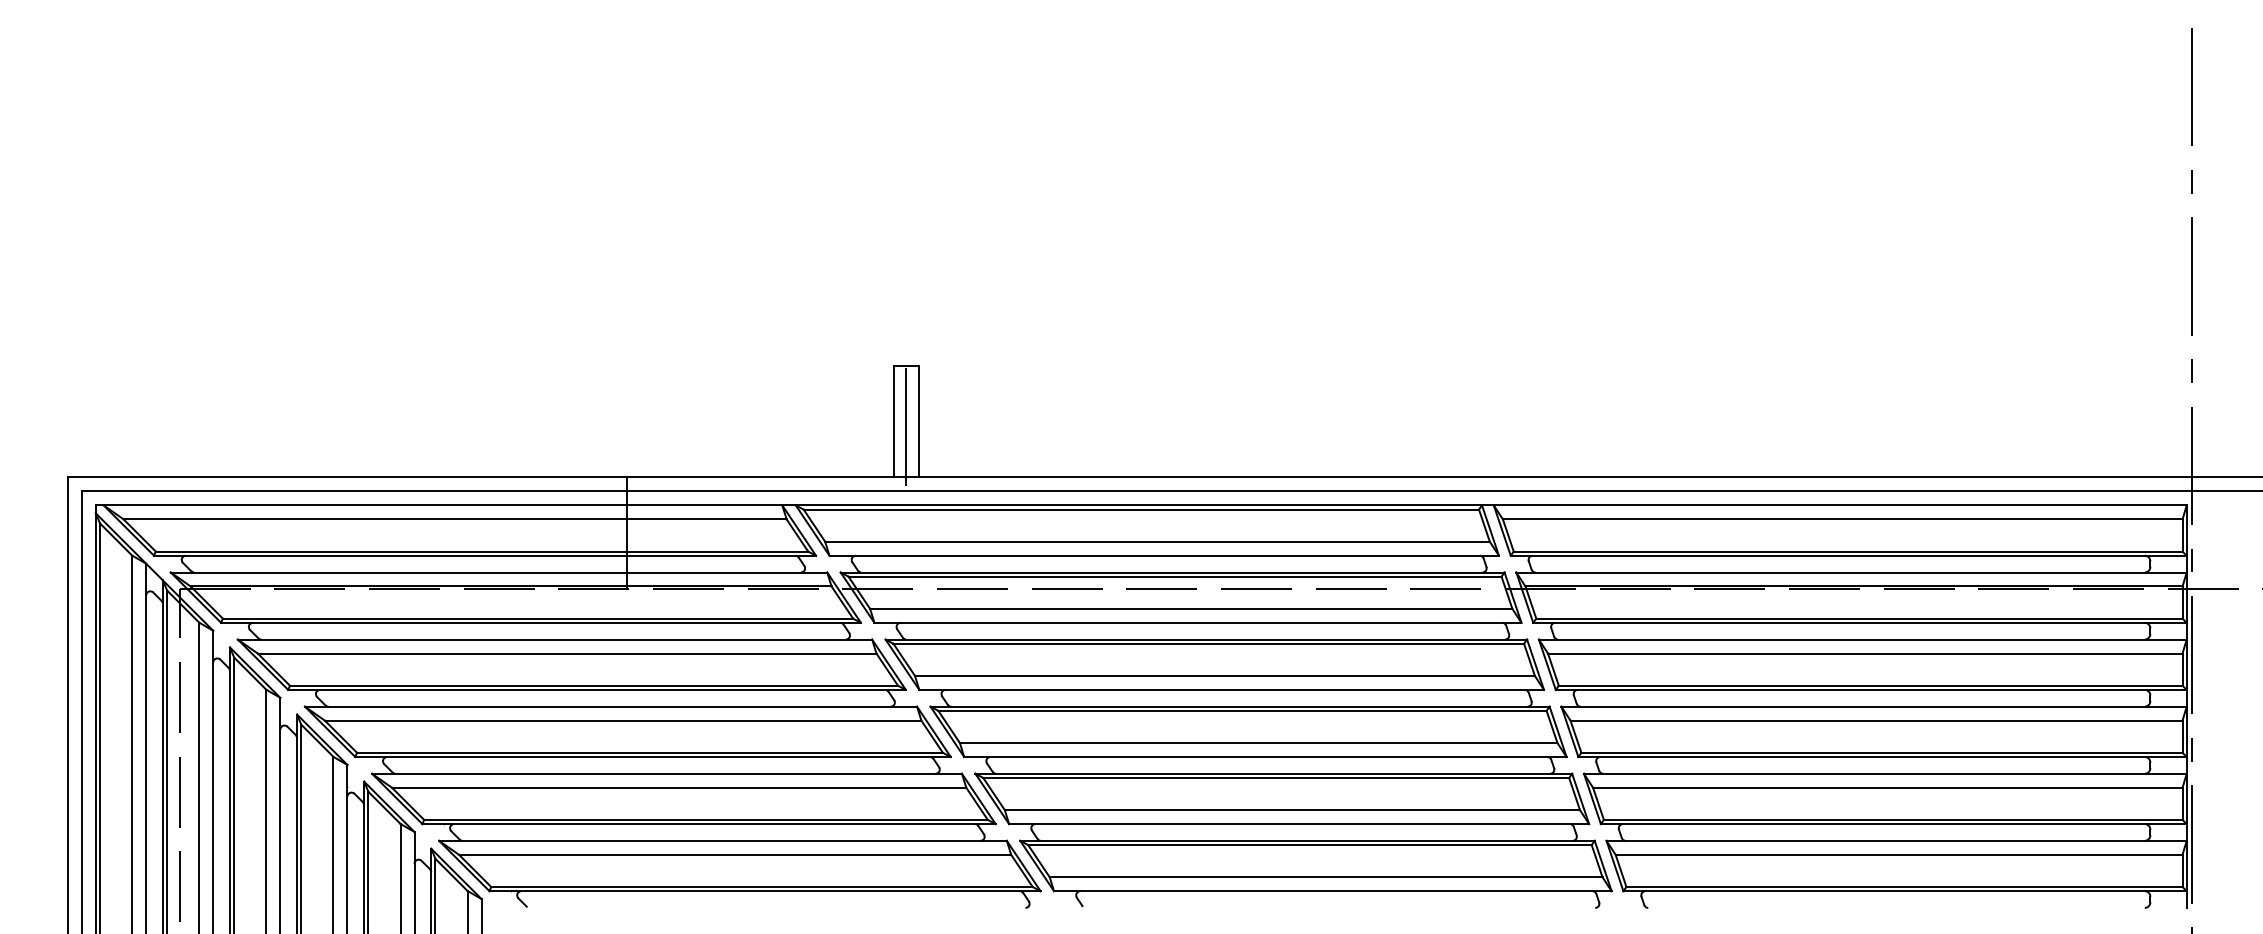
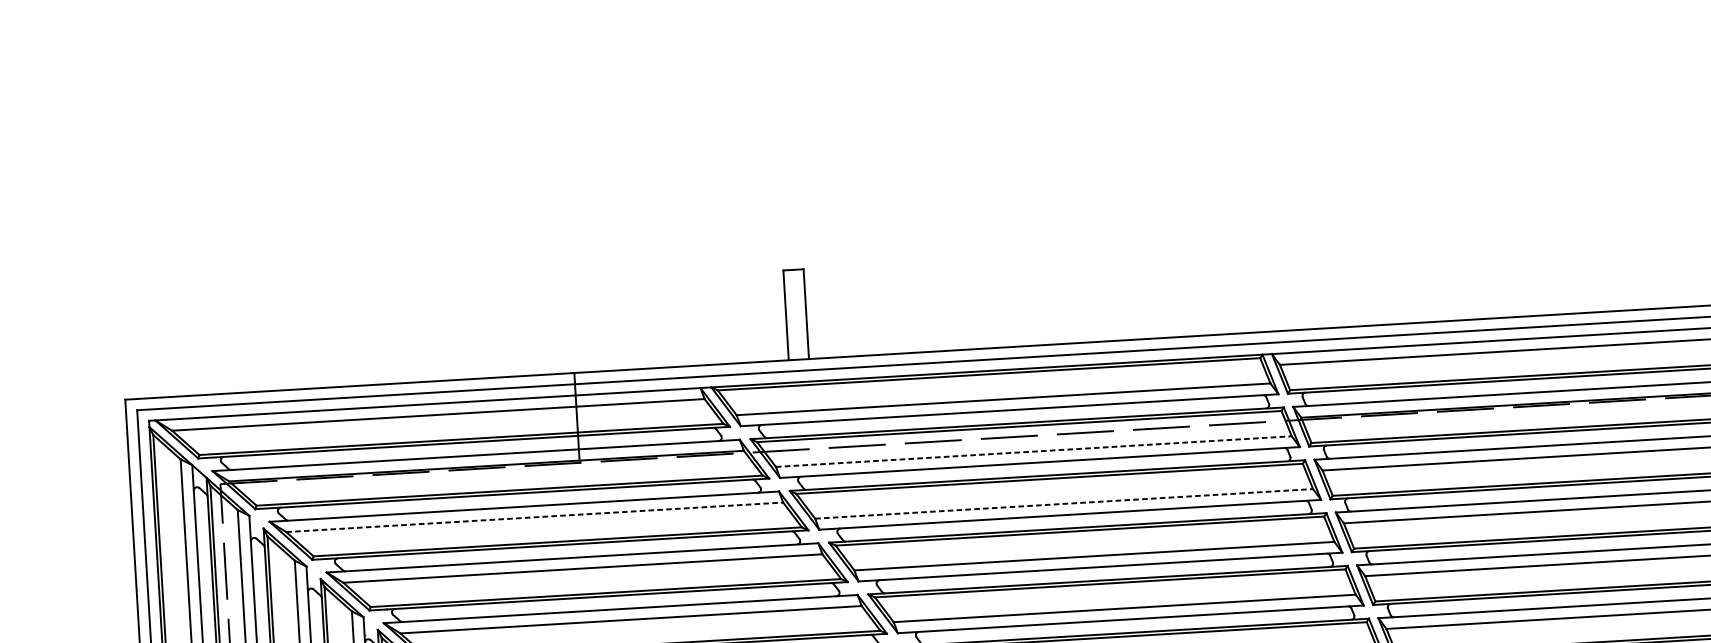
line: (906, 423) -> (796, 316), removed
line: (1191, 608) -> (1034, 451), solid -> dashed
line: (567, 653) -> (535, 517), solid -> dashed
line: (1224, 675) -> (1063, 503), solid -> dashed

